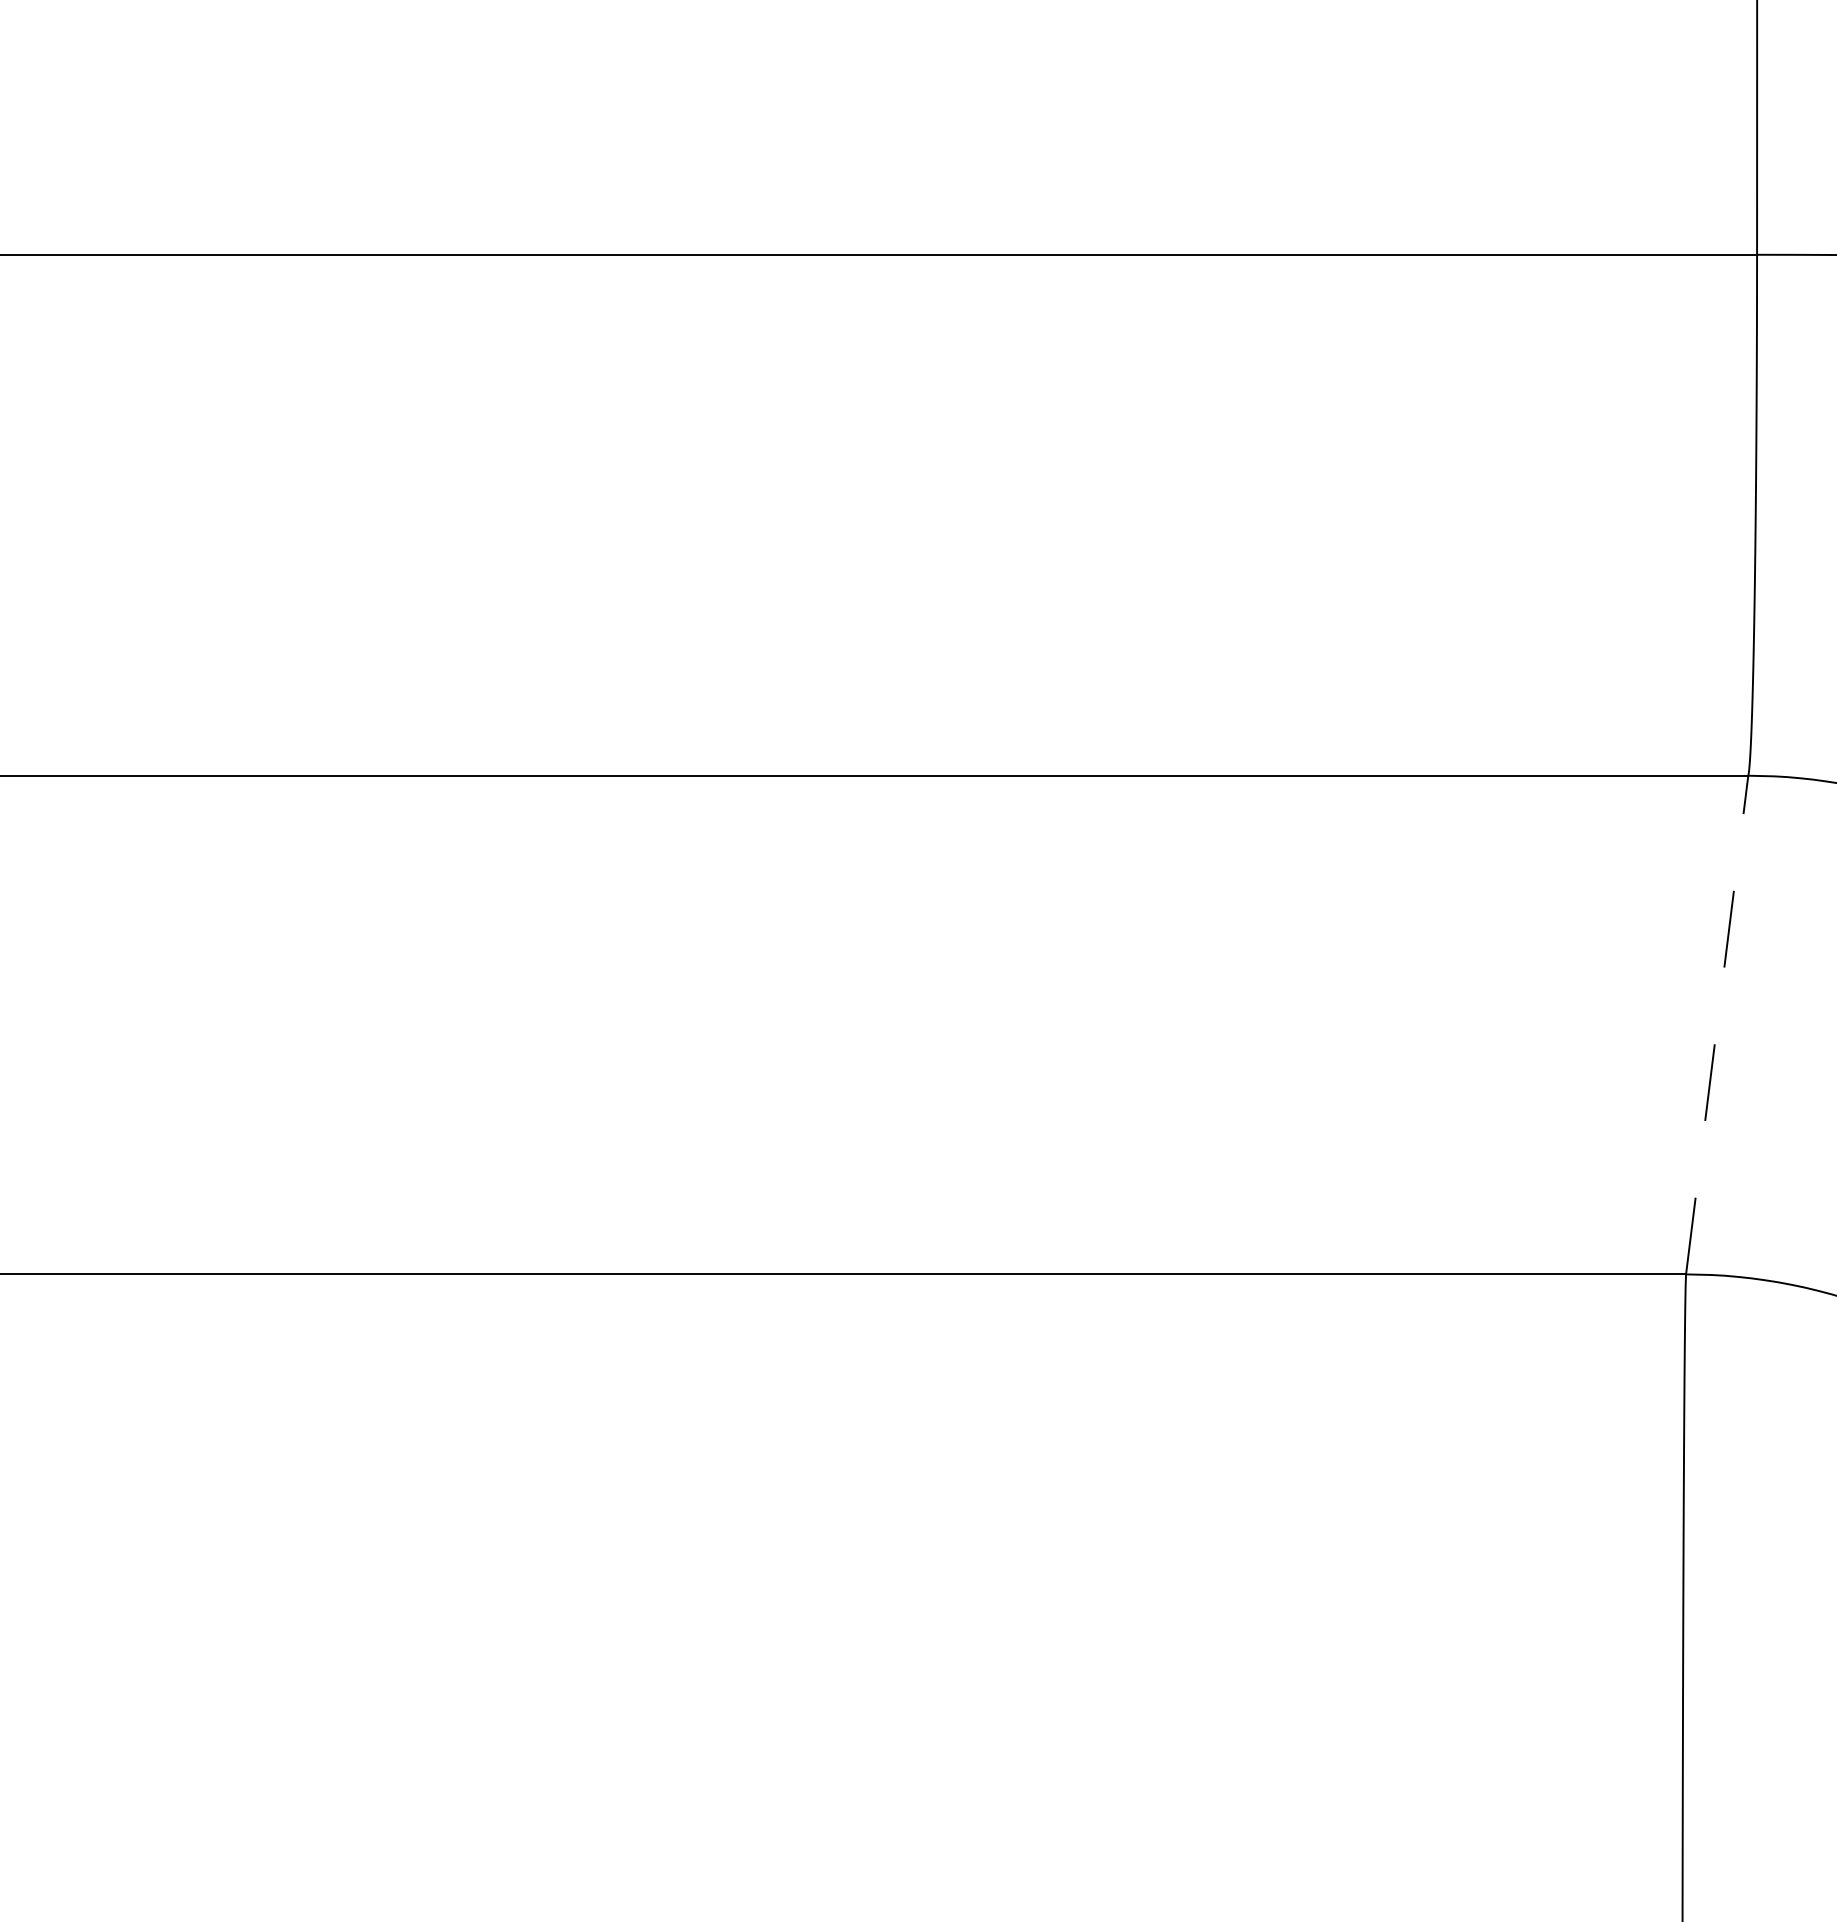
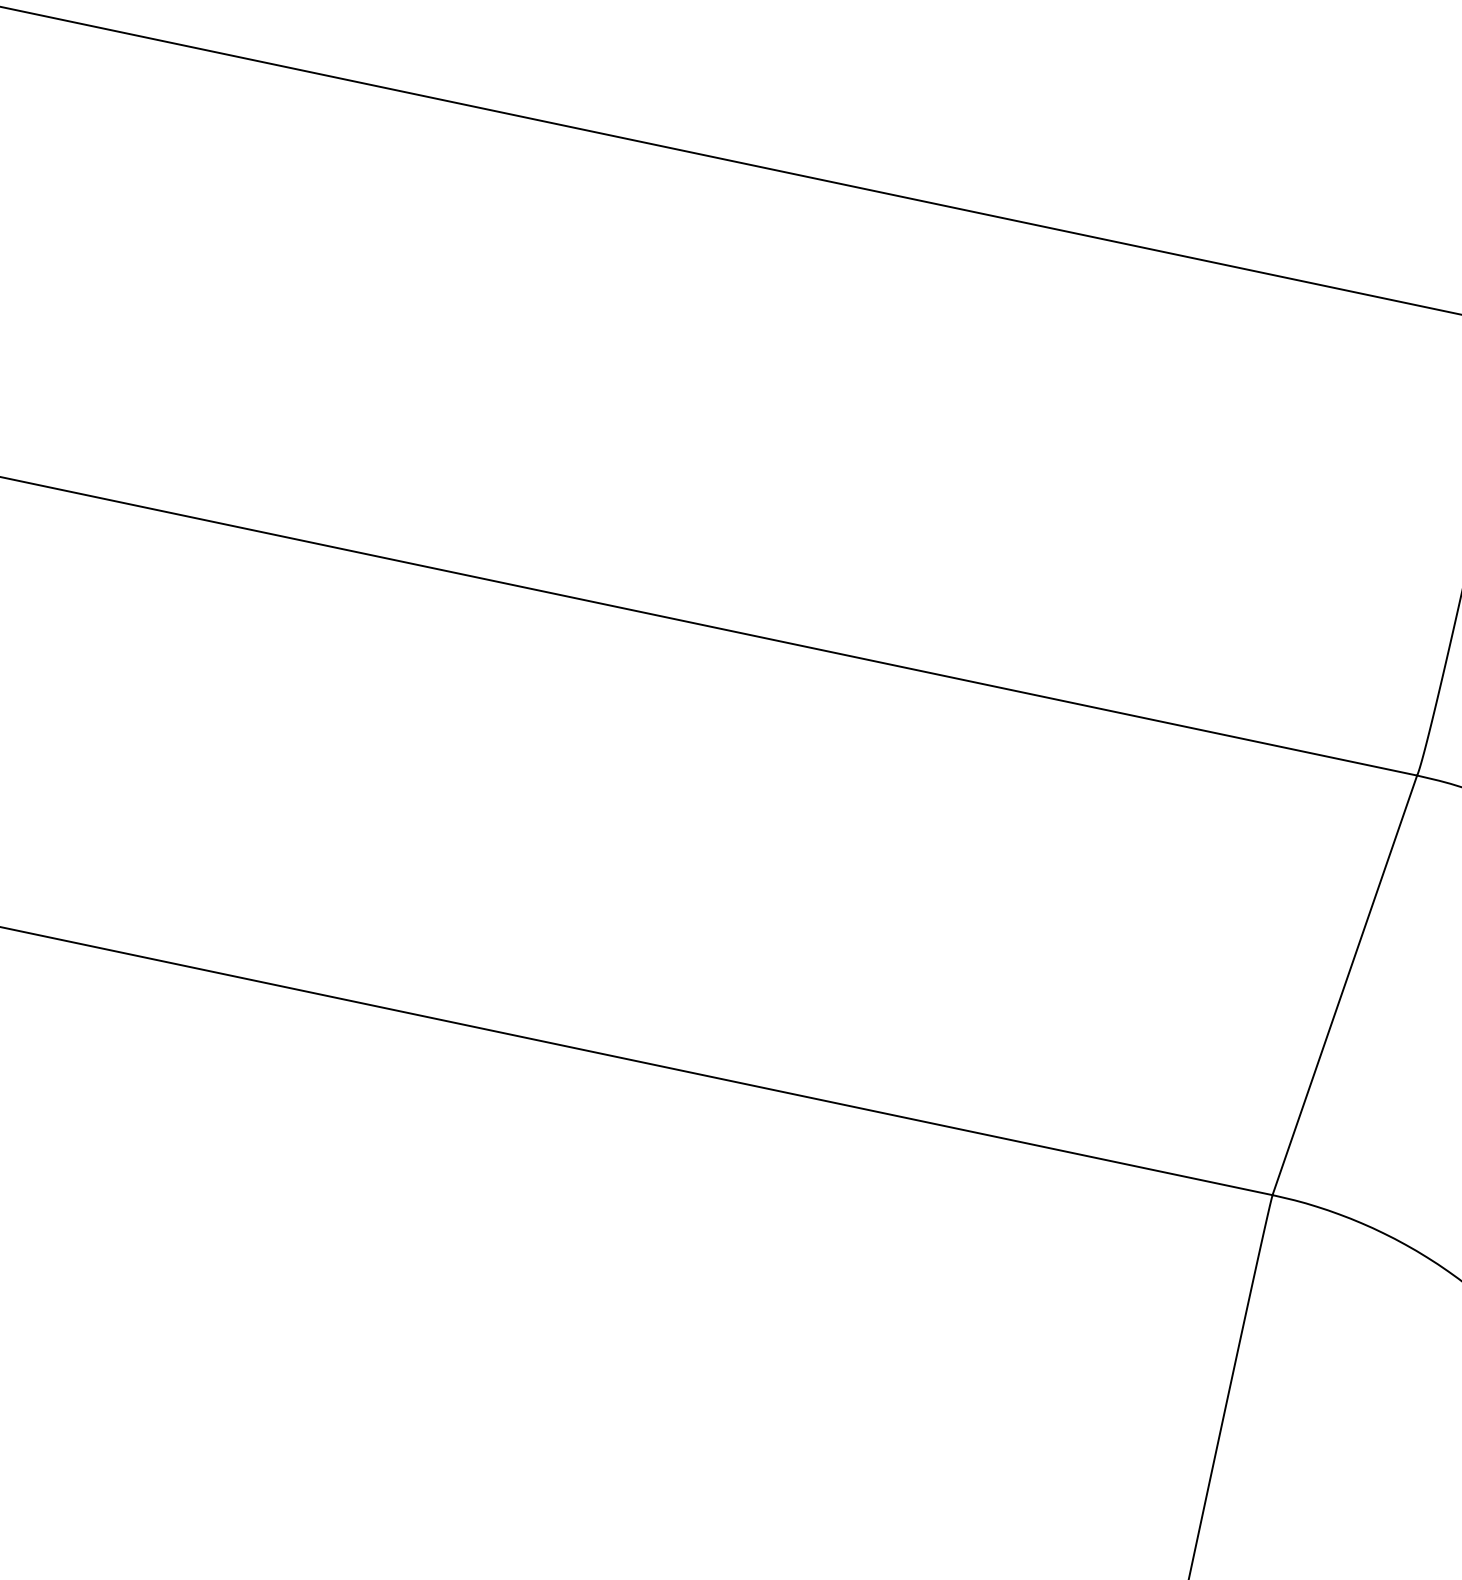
line: (1717, 1024) -> (1345, 984), dashed -> solid

